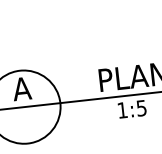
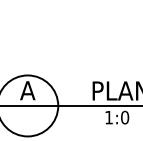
text: (142, 108) -> (125, 117), 1:5 -> 1:0

